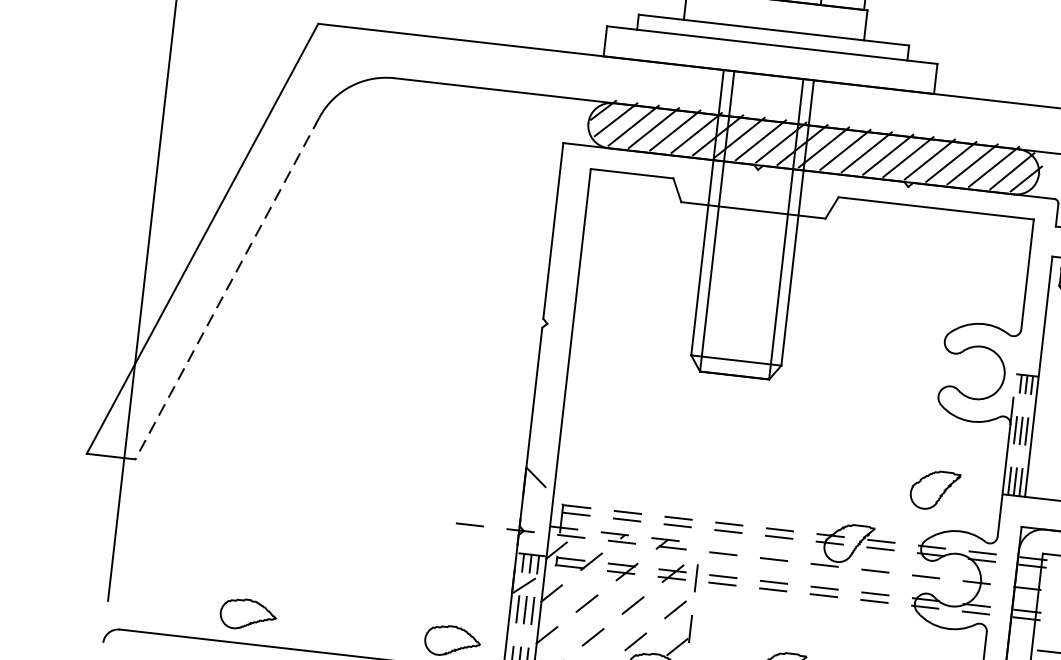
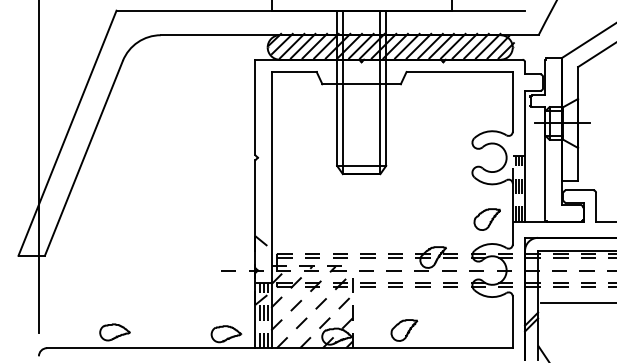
line: (226, 288) -> (83, 158), dashed -> solid
part: (933, 490) -> (486, 219), moved

